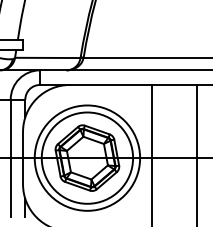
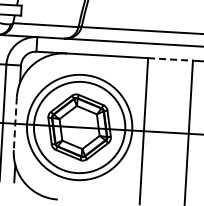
line: (174, 84) -> (170, 58), solid -> dashed
line: (23, 158) -> (15, 124), solid -> dashed

